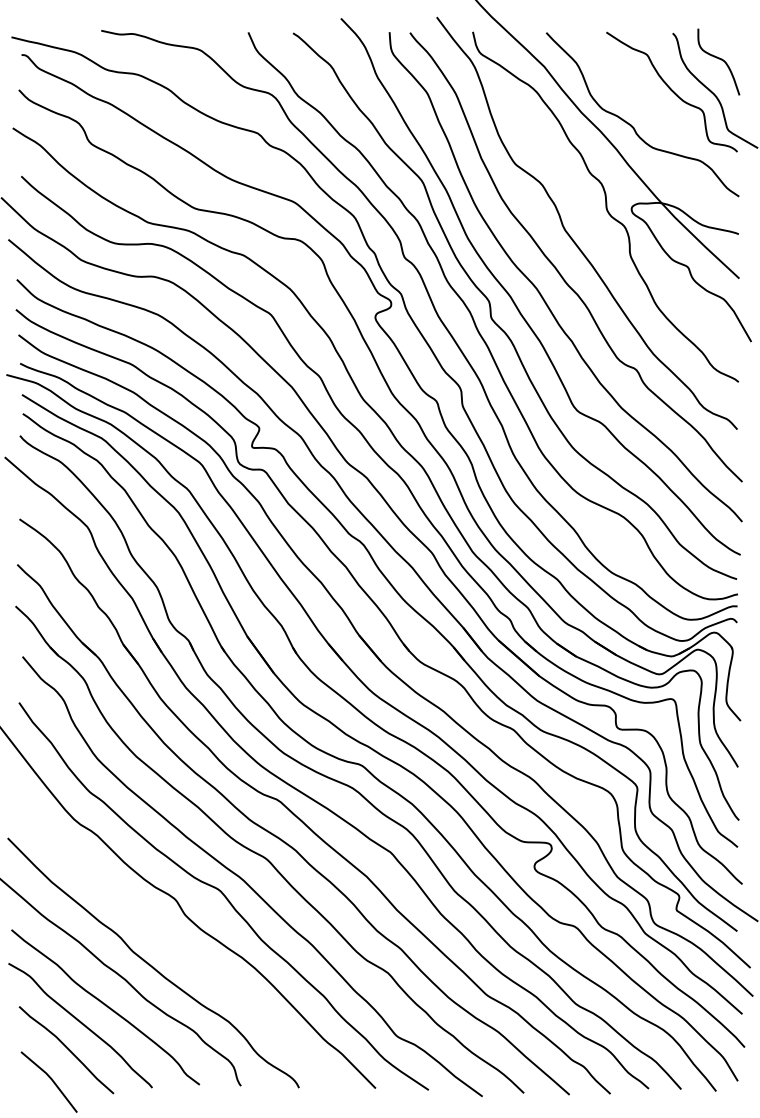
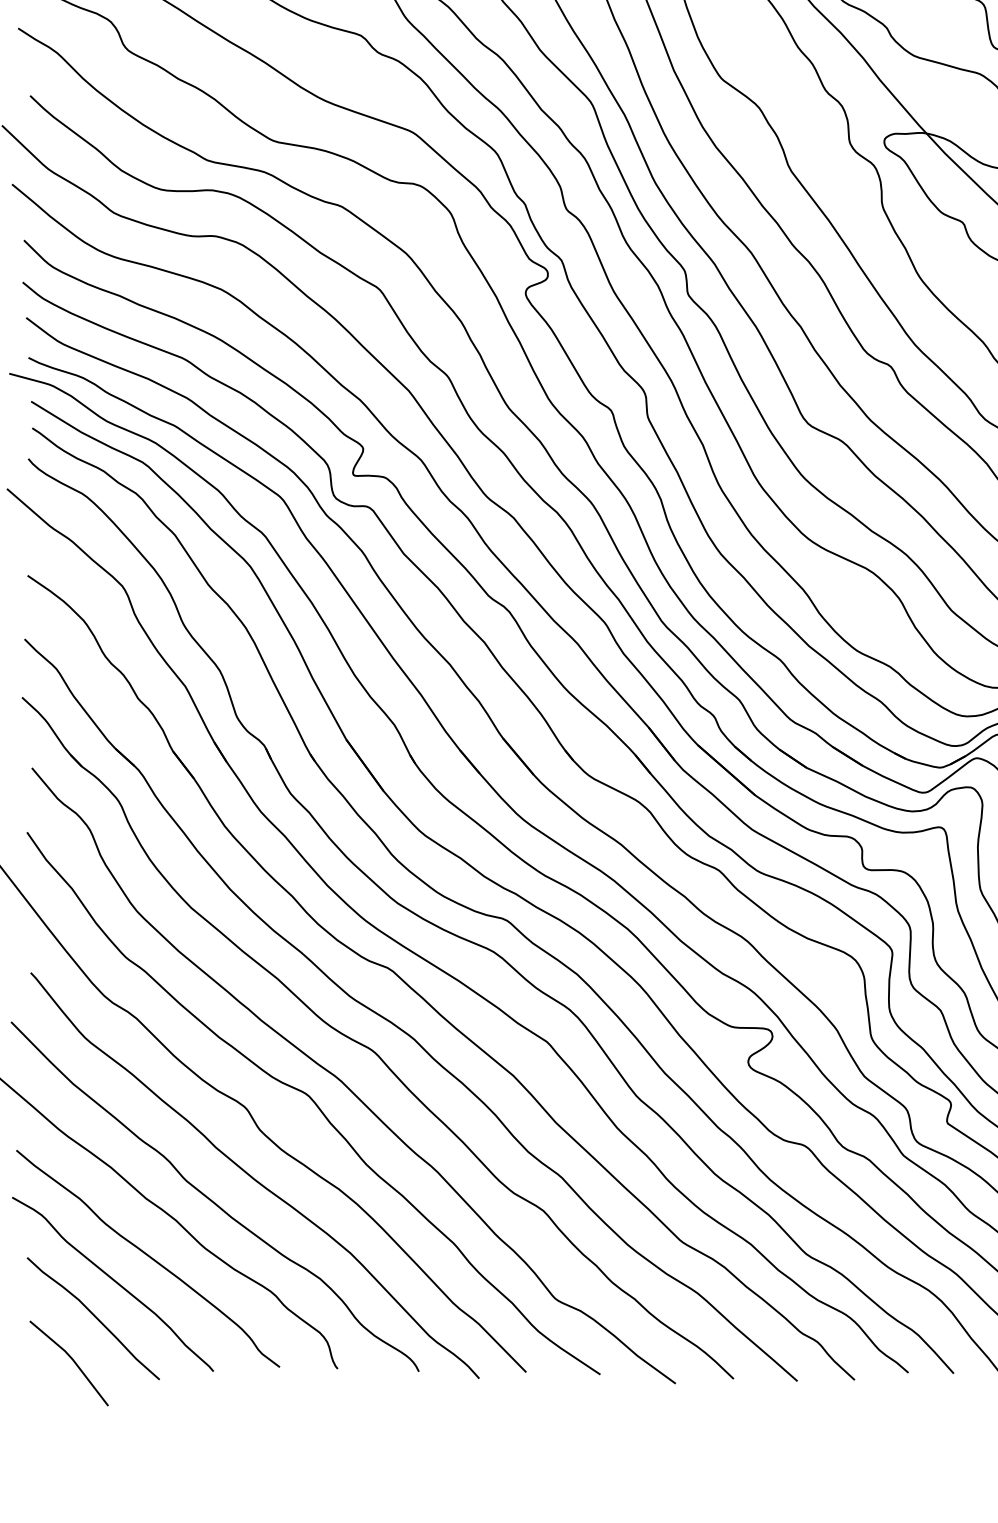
curve: (180, 948) -> (252, 1176), added

